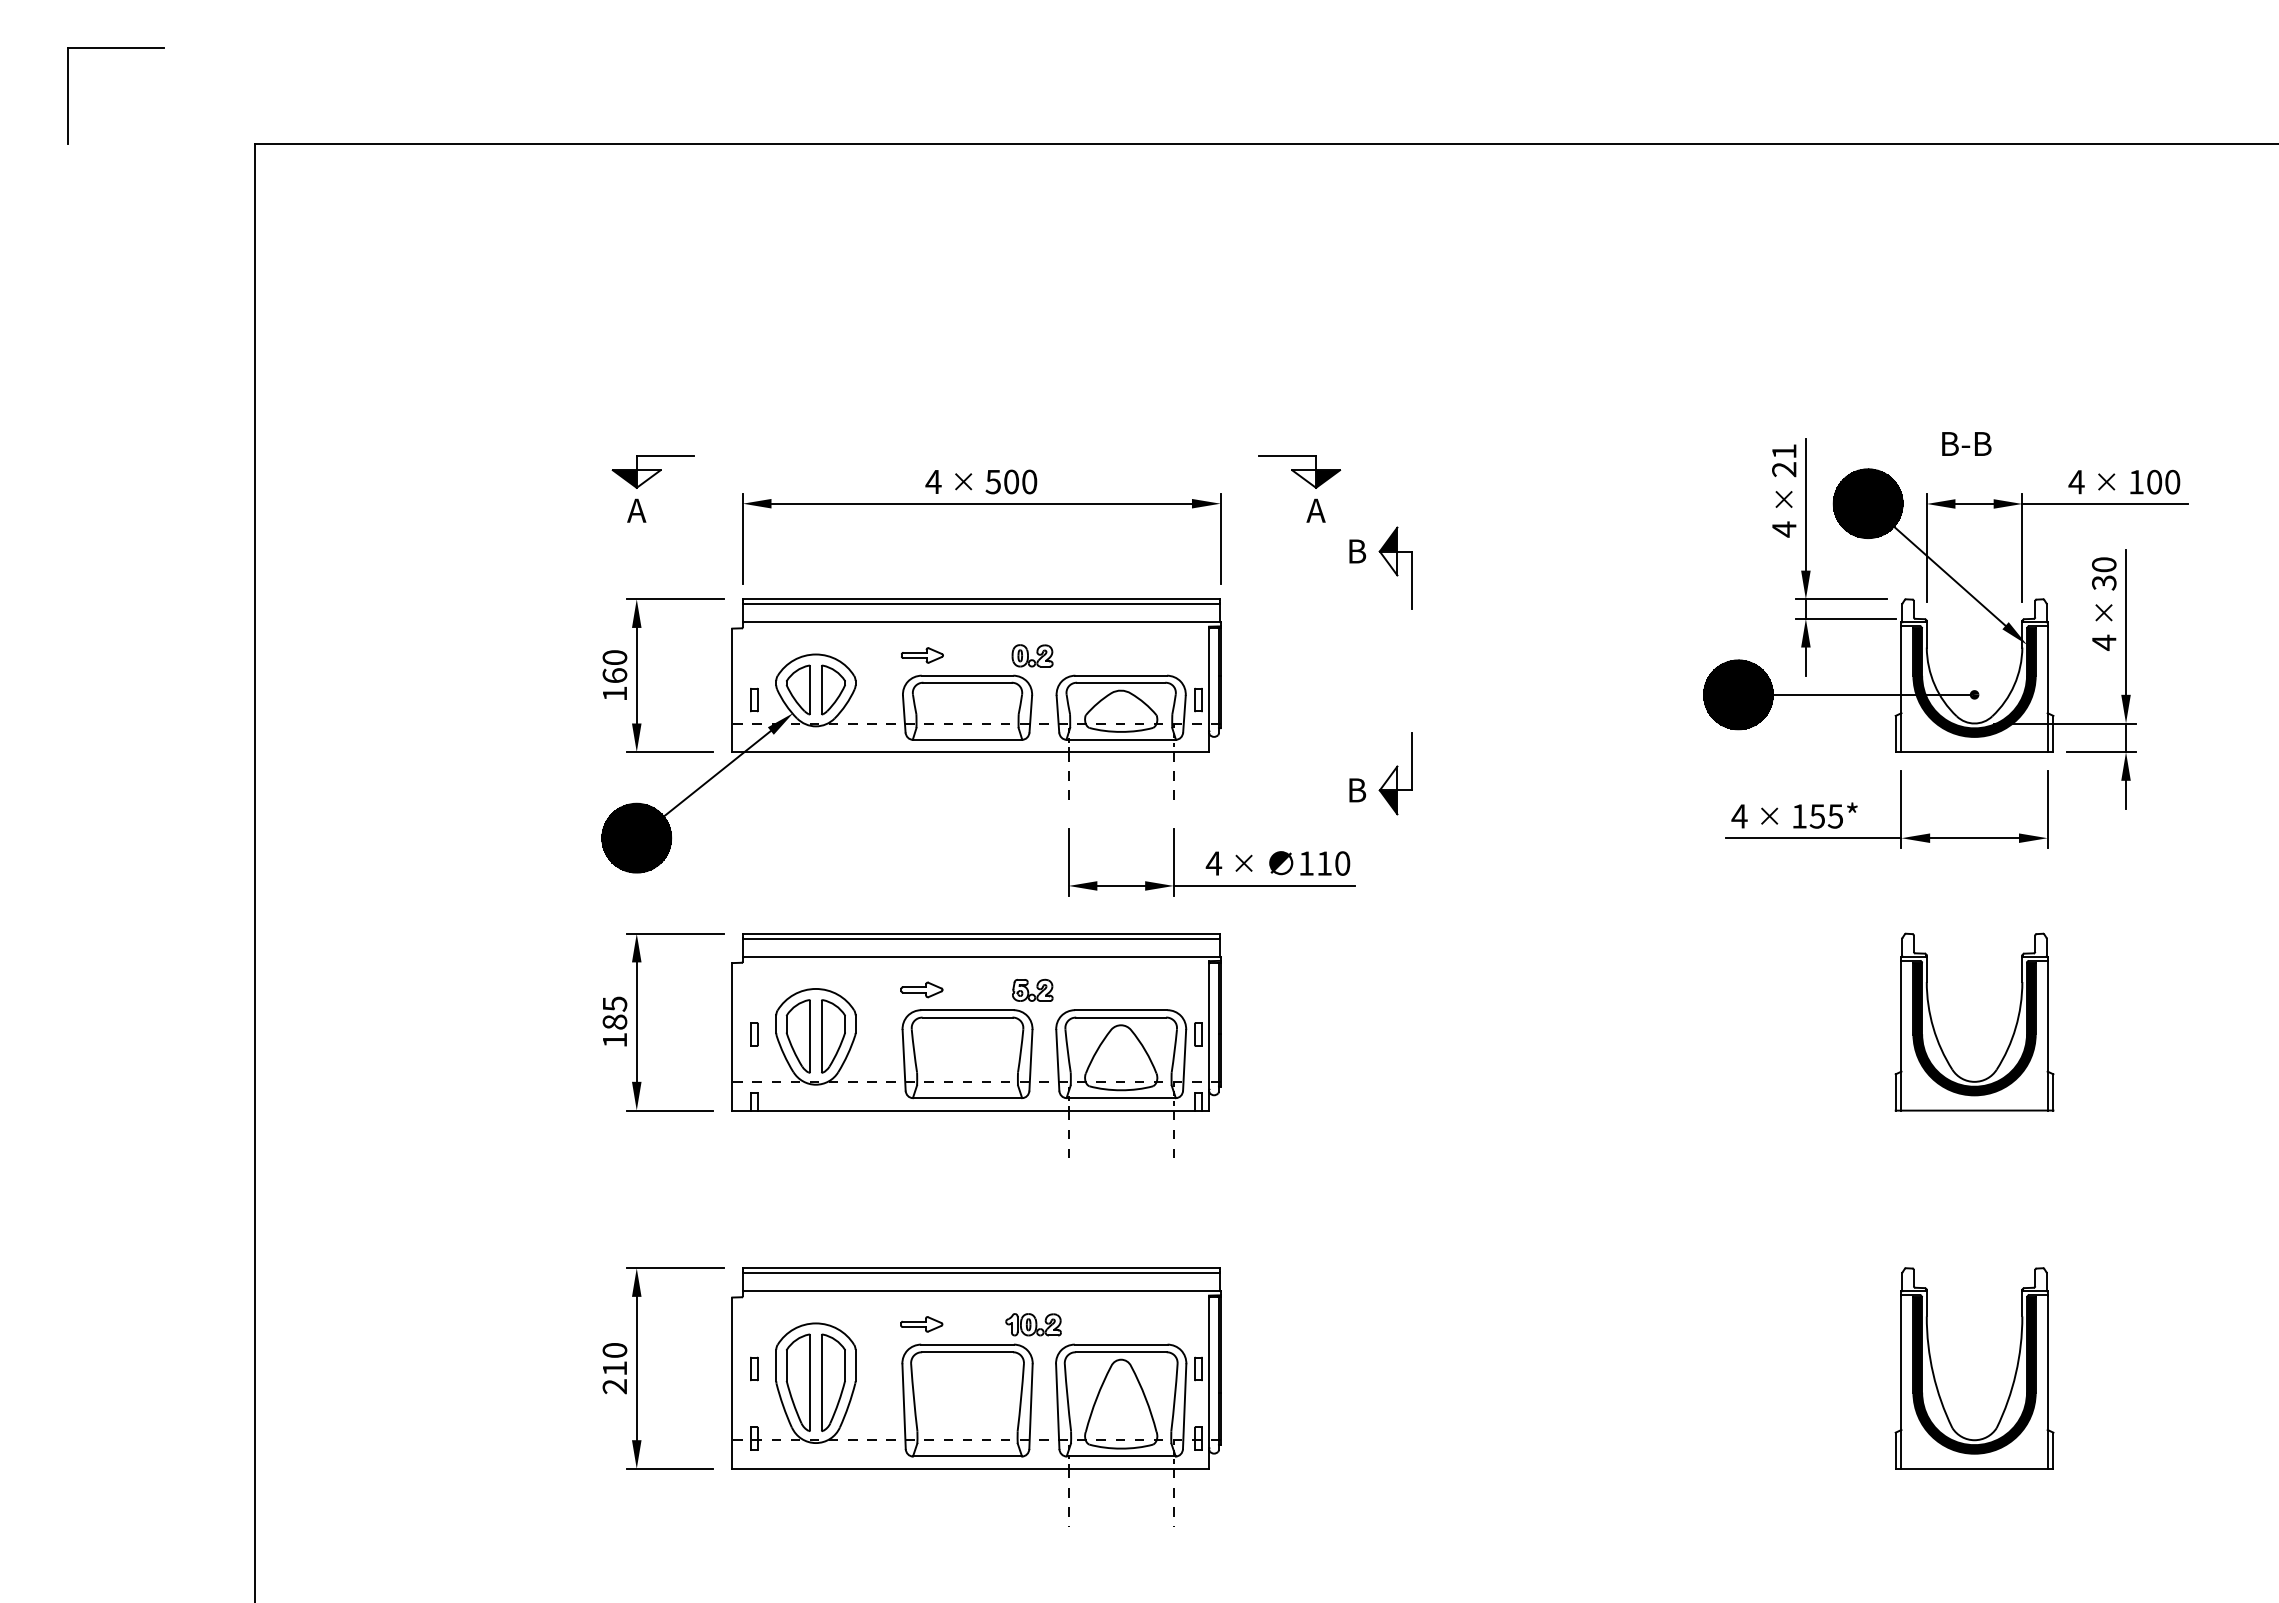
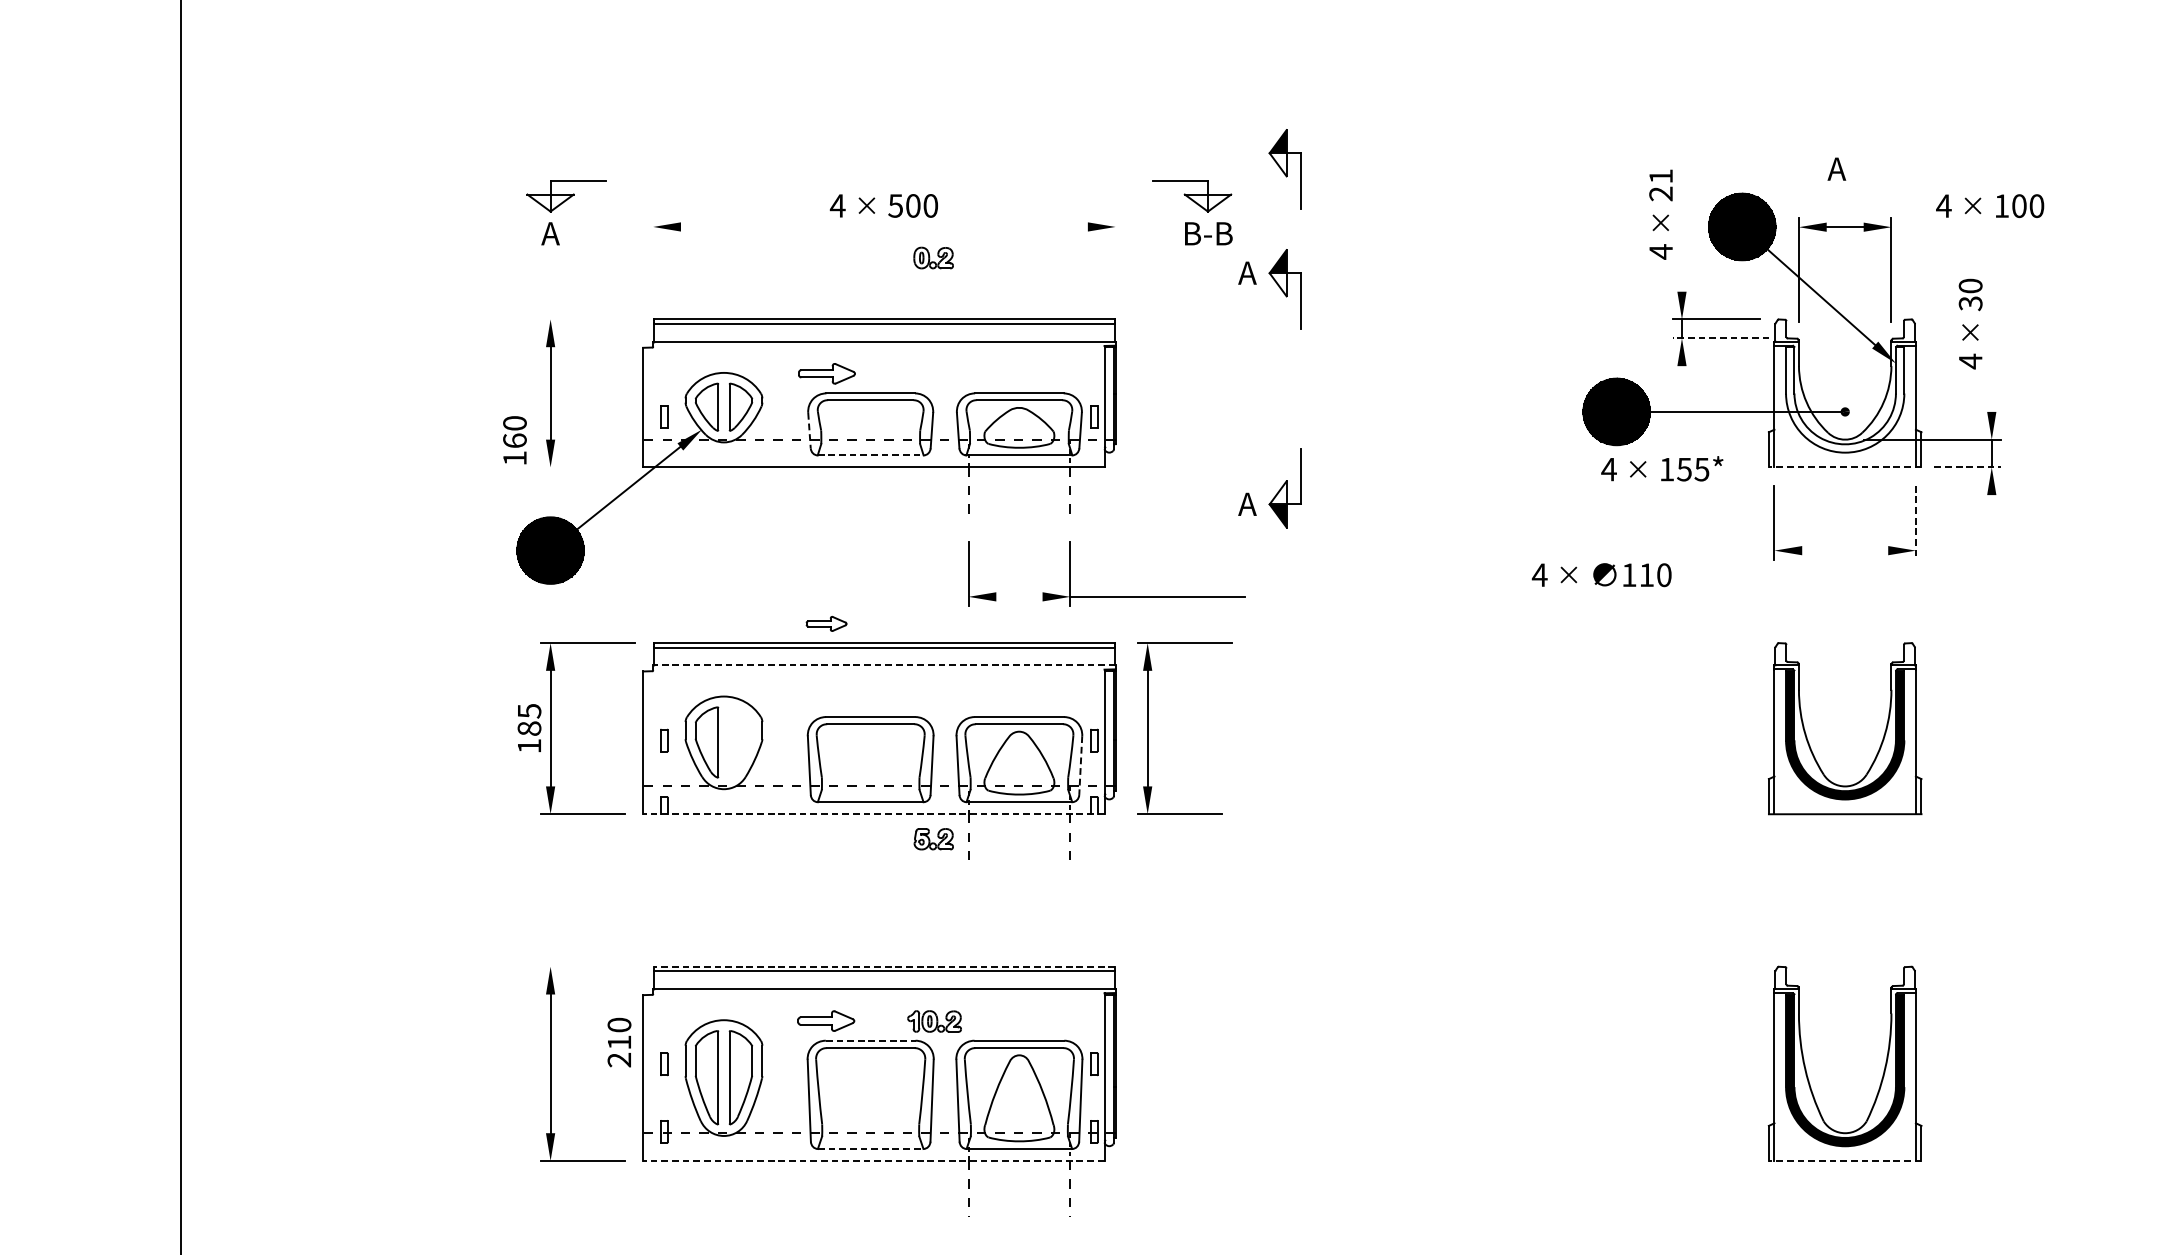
part: (1395, 443) -> (1284, 168), added
text: (1966, 443) -> (1837, 168), B-B -> A
fill: (624, 478) -> (538, 202), removed
fill: (1327, 478) -> (1219, 202), removed
line: (981, 503) -> (884, 226), removed
line: (2104, 503) -> (1970, 226), removed
line: (1805, 504) -> (1681, 227), removed
text: (1316, 510) -> (1208, 233), A -> B-B
line: (742, 538) -> (652, 260), removed
line: (1220, 538) -> (1115, 260), removed
text: (1356, 551) -> (1247, 273), B -> A
line: (675, 599) -> (588, 319), removed
line: (1846, 618) -> (1721, 338), solid -> dashed
line: (2126, 621) -> (1992, 340), removed
part: (922, 655) -> (827, 373), size x1.4
part: (1032, 655) -> (933, 257), moved
line: (1805, 661) -> (1681, 379), removed
text: (614, 674) -> (514, 439), moved
fill: (1974, 682) -> (1845, 399), removed
line: (904, 714) -> (809, 430), solid -> dashed
line: (967, 739) -> (870, 455), solid -> dashed
line: (670, 752) -> (583, 467), removed
line: (1974, 752) -> (1845, 467), solid -> dashed
line: (2101, 752) -> (1968, 467), solid -> dashed
text: (1356, 790) -> (1247, 504), B -> A
line: (2126, 794) -> (1992, 508), removed
line: (2047, 810) -> (1915, 523), solid -> dashed
text: (1794, 815) -> (1662, 468), moved
line: (1813, 838) -> (1689, 550), removed
line: (1974, 838) -> (1845, 550), removed
text: (1277, 863) -> (1601, 575), moved
line: (1121, 885) -> (1019, 596), removed
line: (981, 956) -> (884, 665), solid -> dashed
part: (921, 989) -> (826, 623), moved
part: (1032, 989) -> (933, 838), moved
part: (1254, 1022) -> (1148, 728), added
part: (833, 1036) -> (740, 742), removed
line: (1184, 1060) -> (1080, 765), solid -> dashed
line: (970, 1110) -> (873, 814), solid -> dashed
line: (675, 1268) -> (588, 967), removed
line: (981, 1268) -> (884, 967), solid -> dashed
part: (921, 1324) -> (826, 1021), size x1.4
line: (968, 1344) -> (871, 1040), solid -> dashed
text: (614, 1368) -> (619, 1042), moved
line: (967, 1456) -> (870, 1148), solid -> dashed
line: (970, 1468) -> (873, 1160), solid -> dashed
line: (1974, 1468) -> (1845, 1160), solid -> dashed

